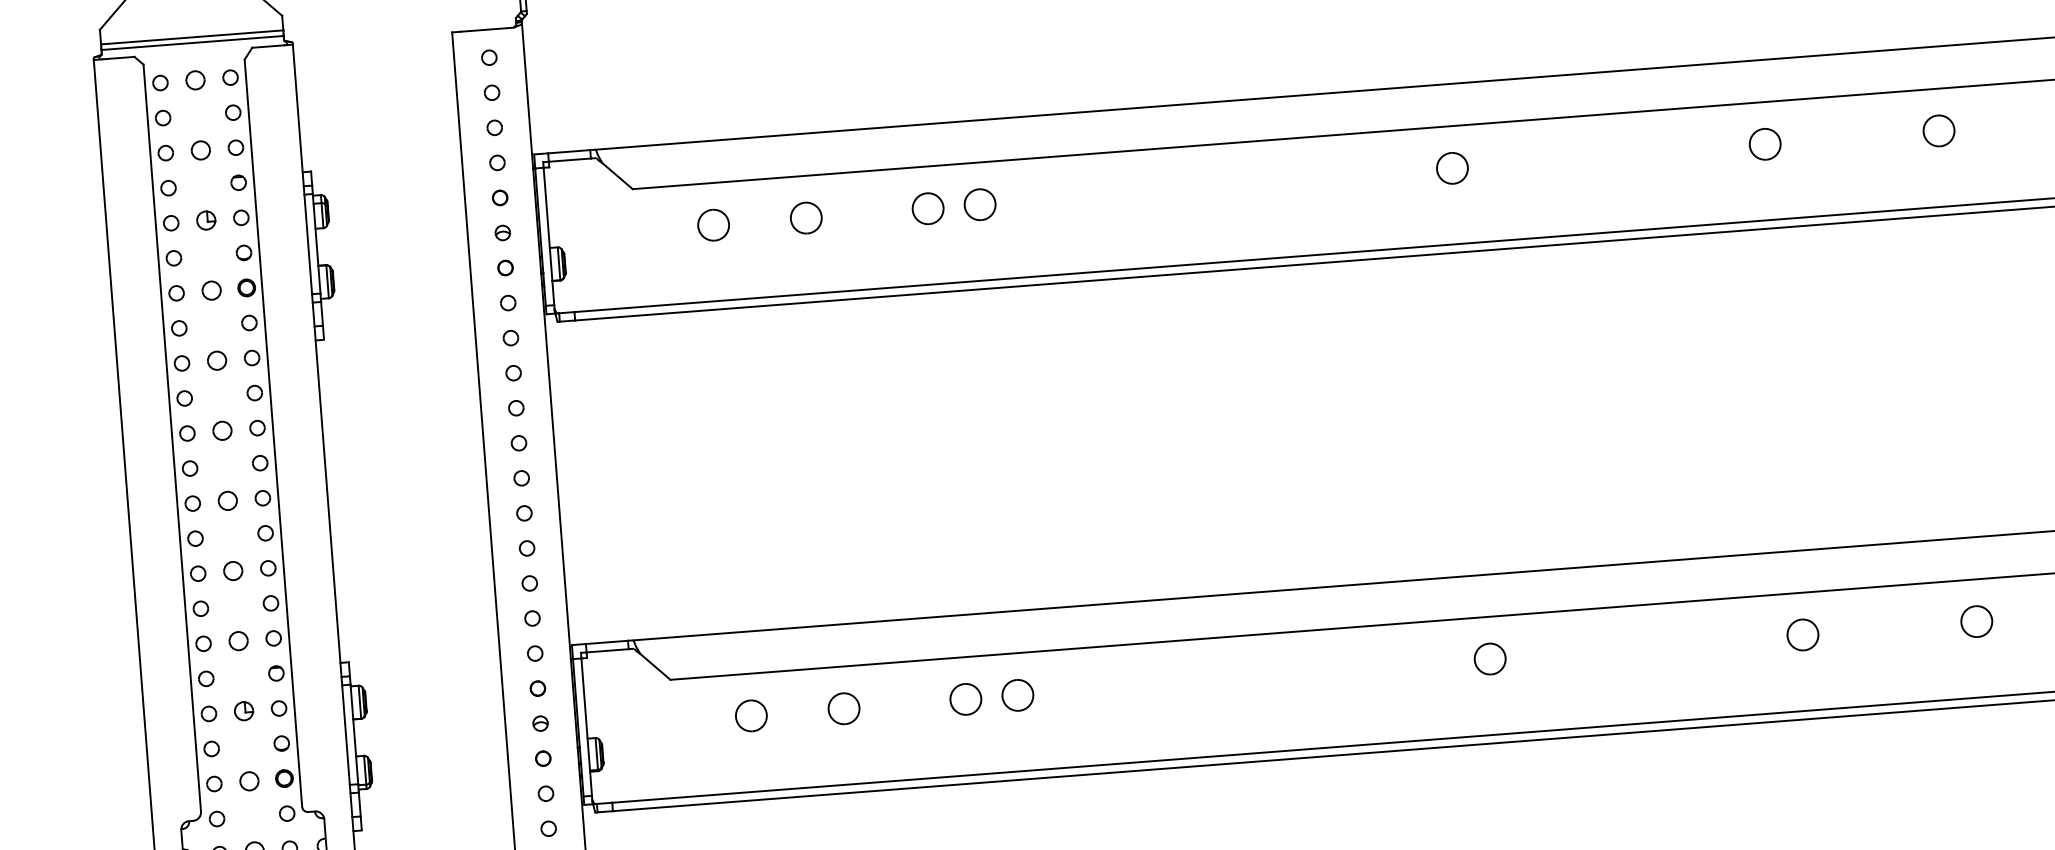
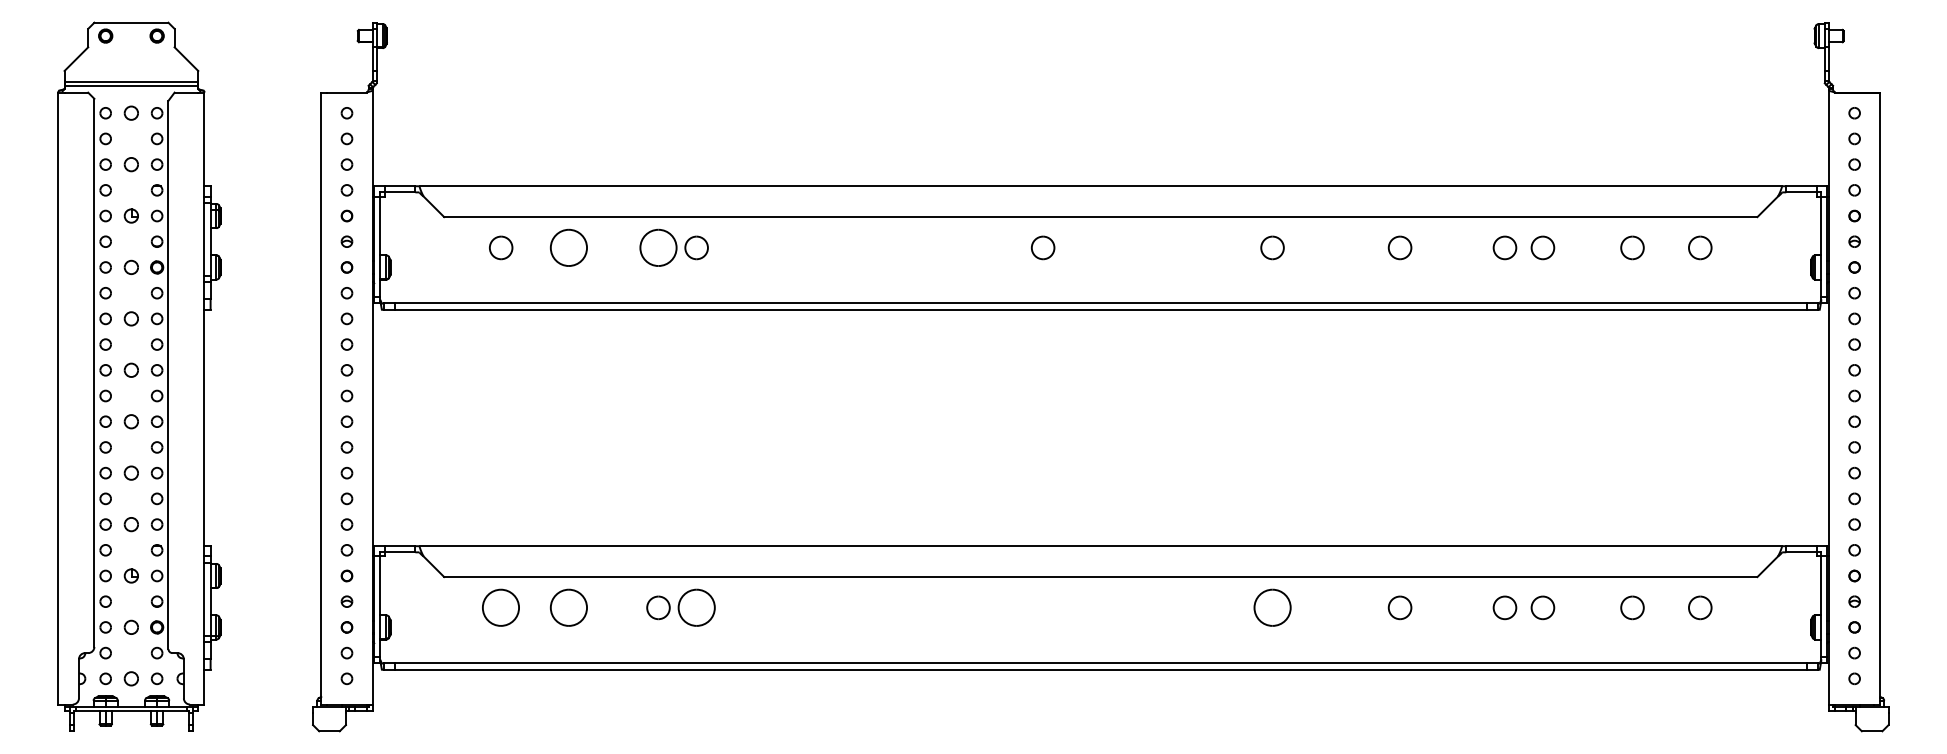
part: (928, 208) -> (658, 247), size x1.6
part: (806, 217) -> (569, 247), size x1.6
part: (1802, 634) -> (1272, 607), size x1.6
part: (1489, 658) -> (1042, 607), removed
part: (1017, 694) -> (696, 607), size x1.6
part: (844, 708) -> (569, 607), size x1.6
part: (751, 715) -> (501, 607), size x1.6

